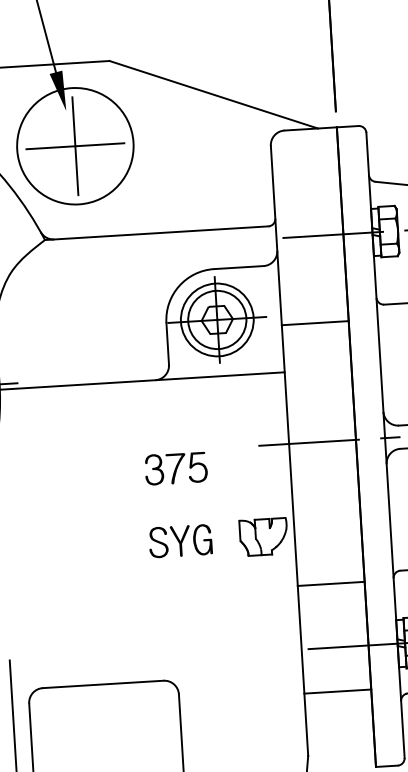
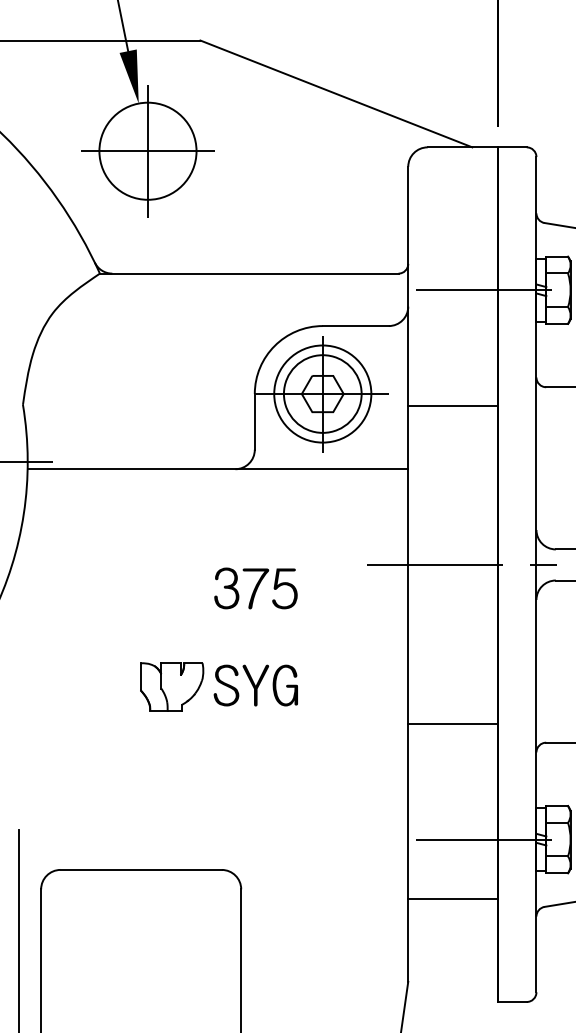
circle: (74, 145) -> (147, 150), size x0.62
part: (264, 536) -> (172, 686), moved
line: (330, 583) -> (452, 723), moved

